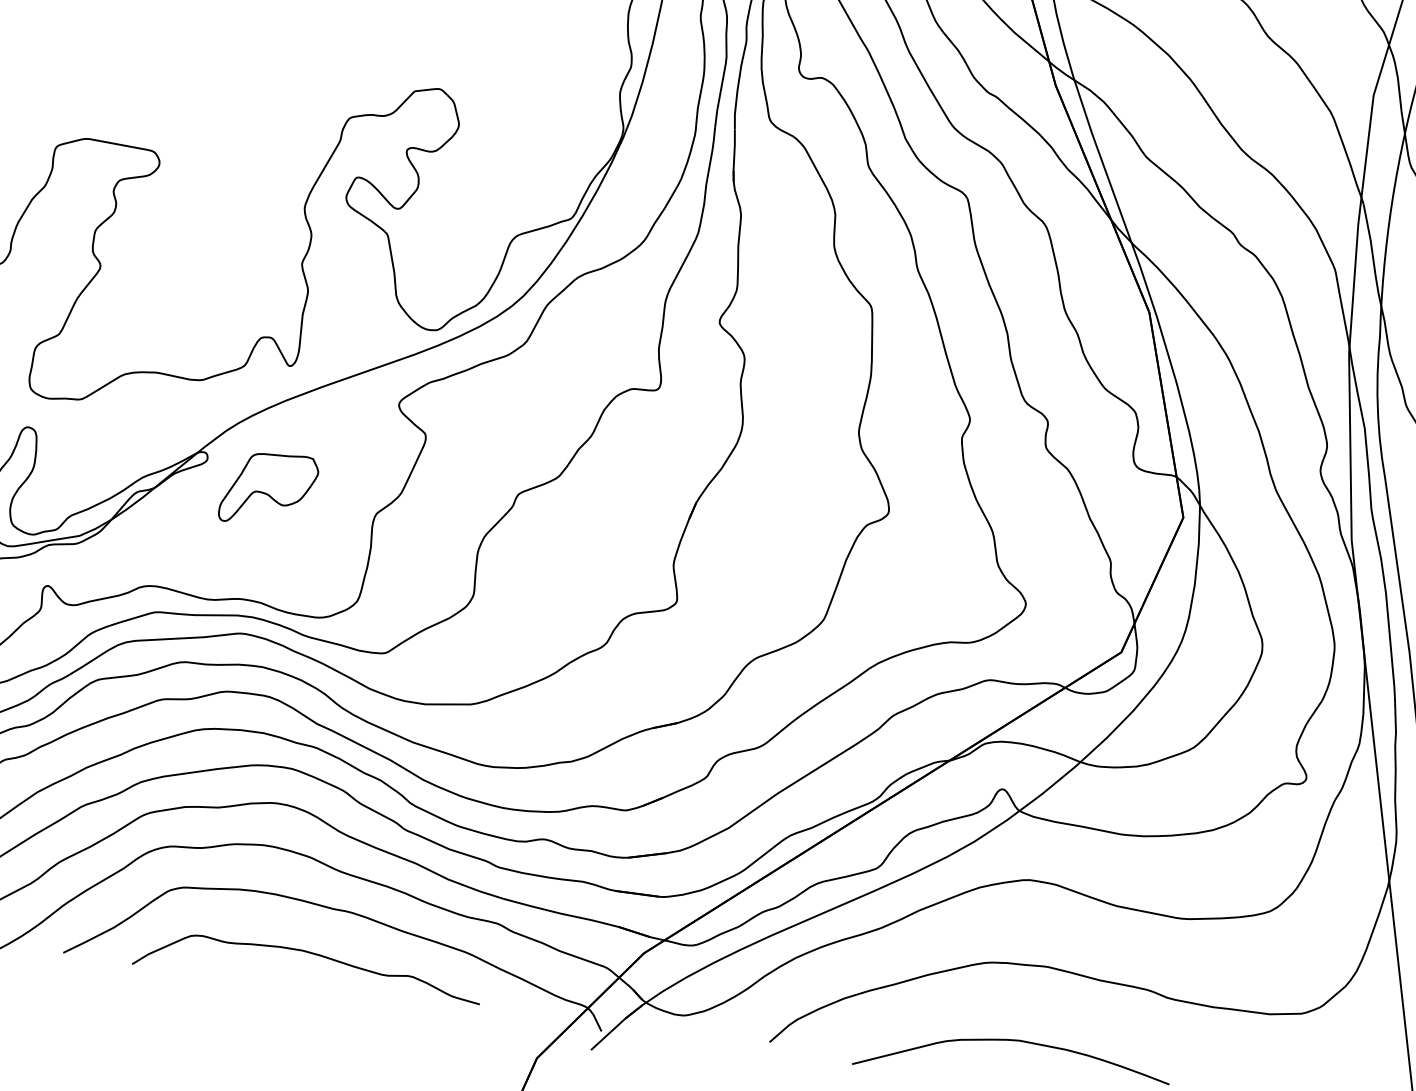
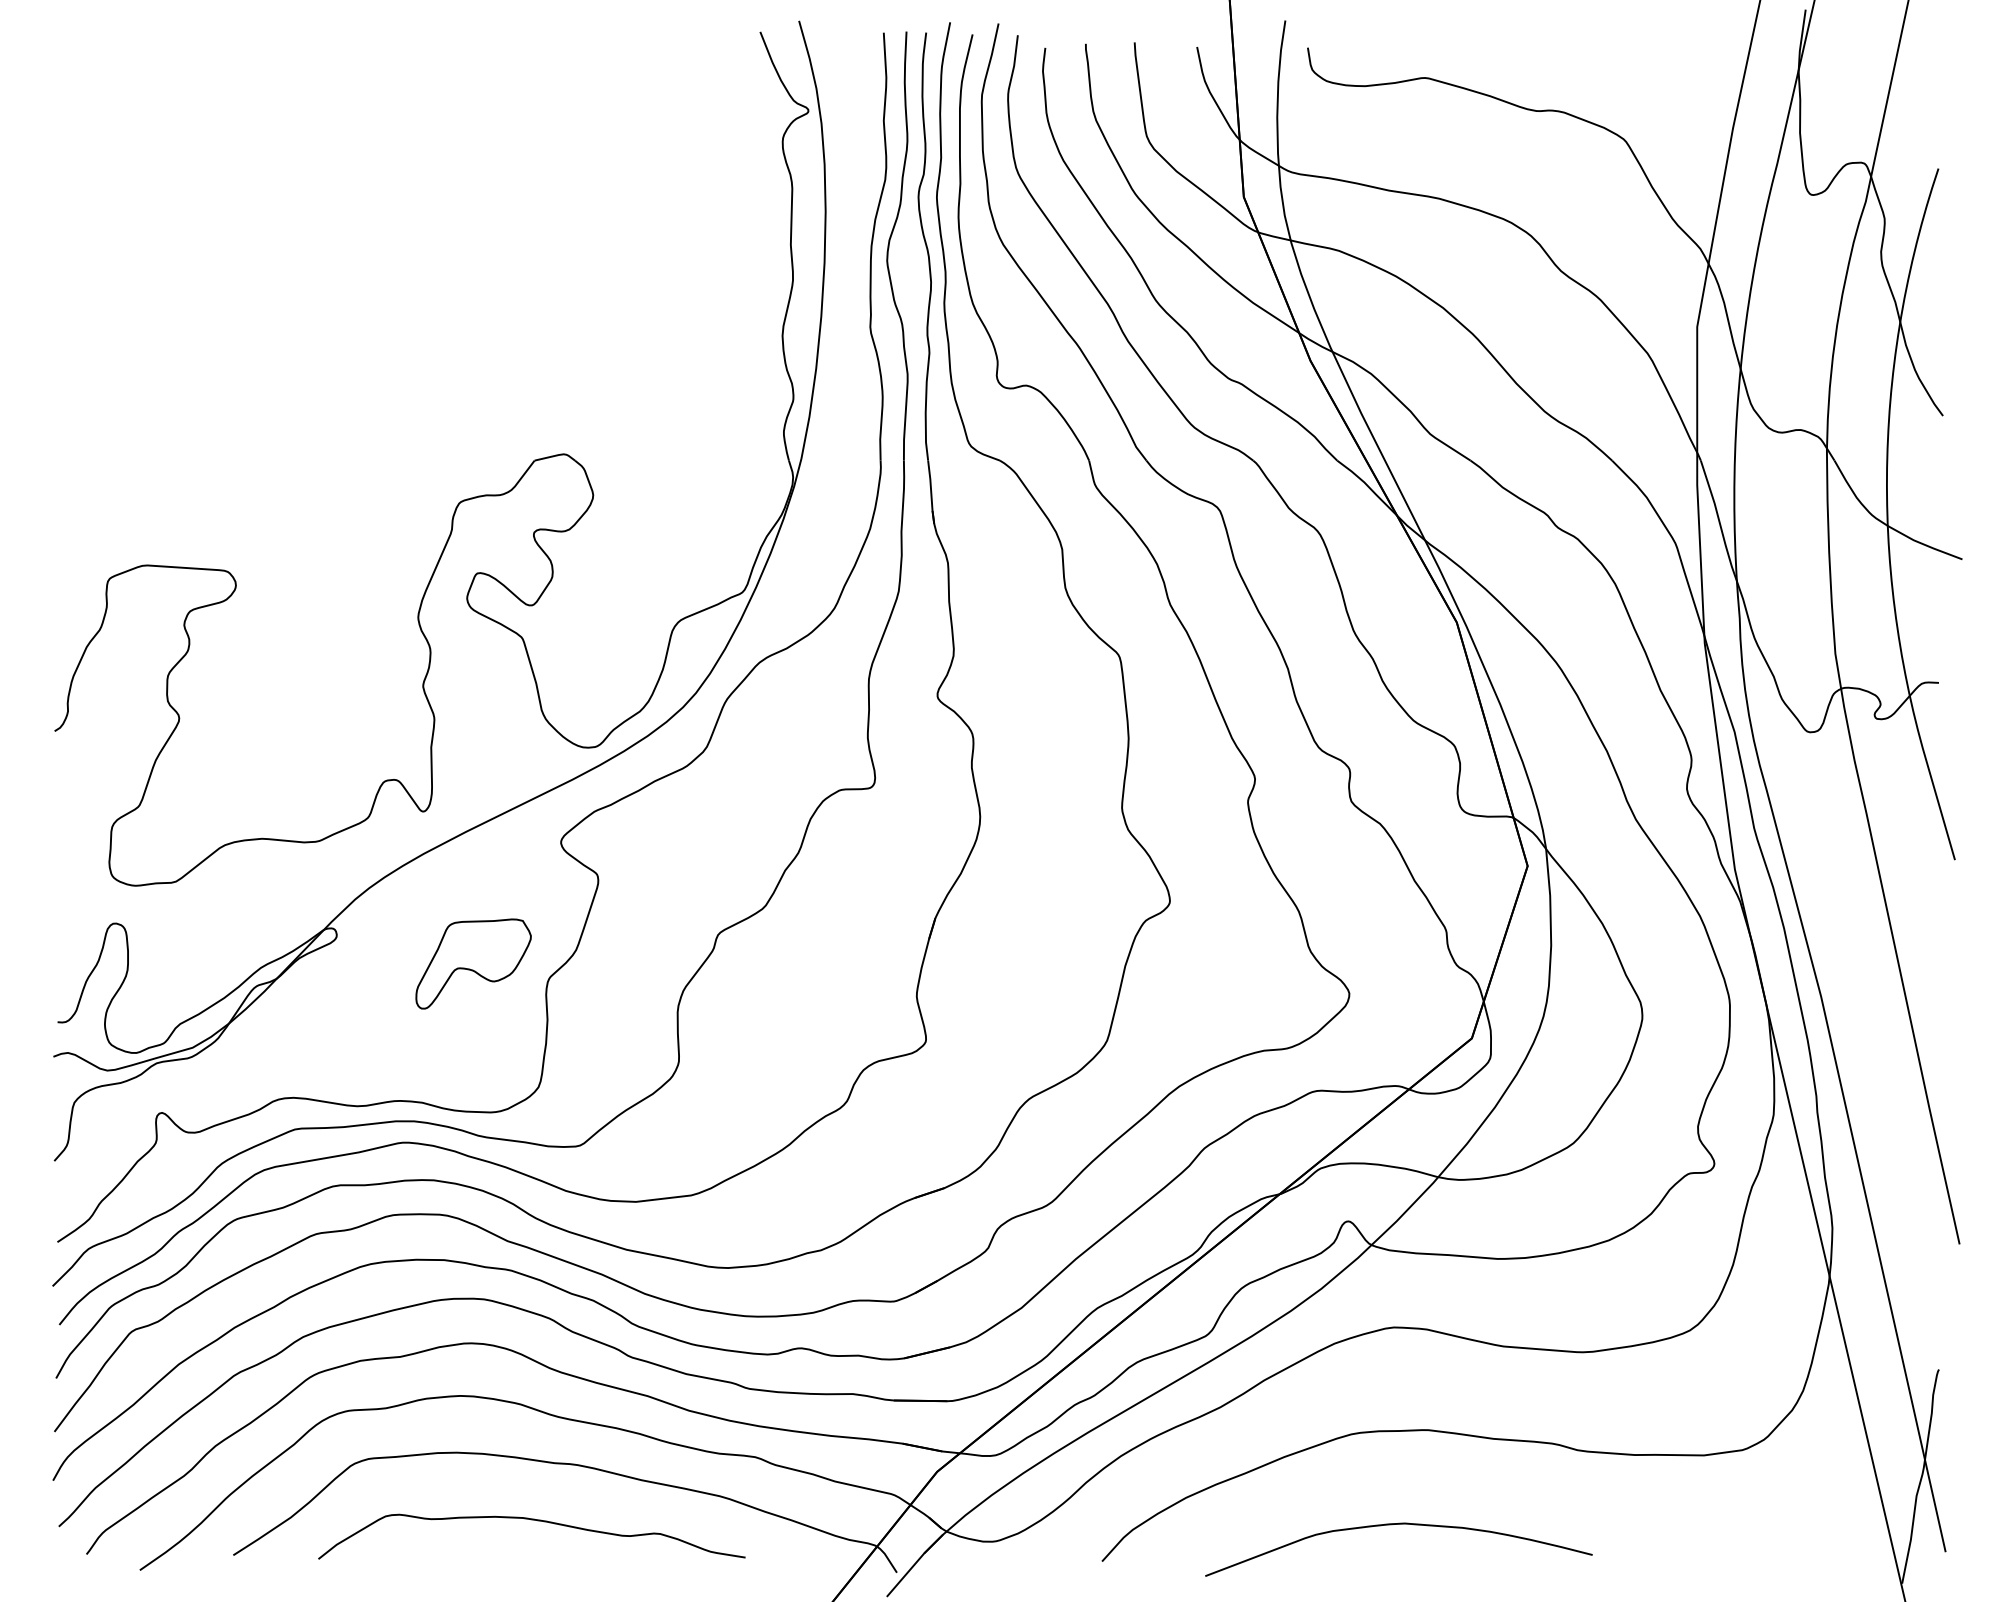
part: (268, 488) -> (473, 963), moved

